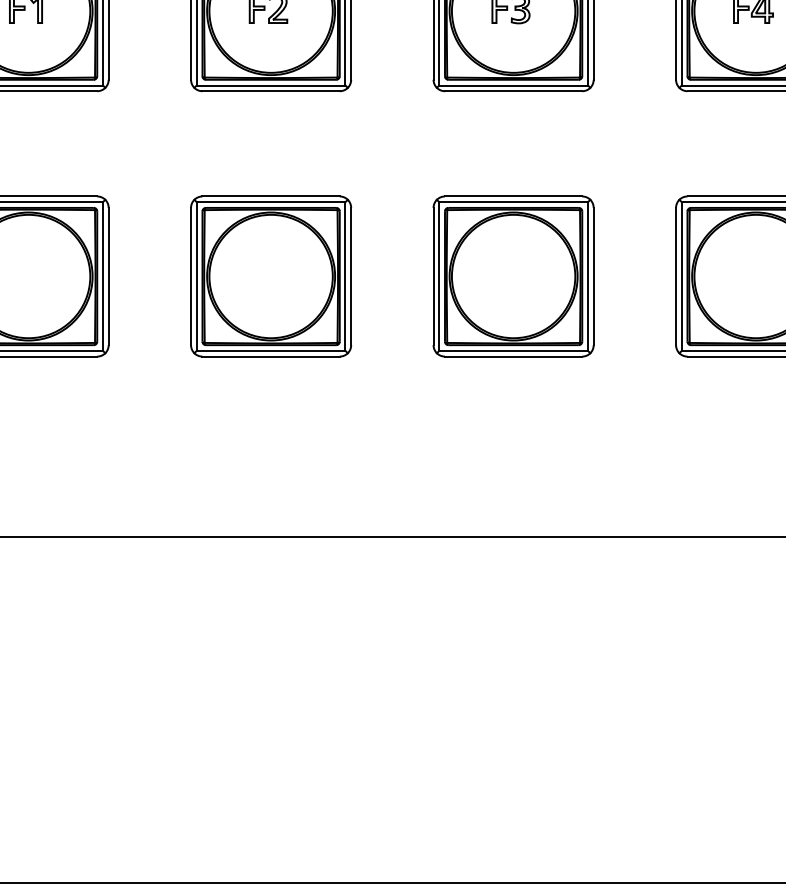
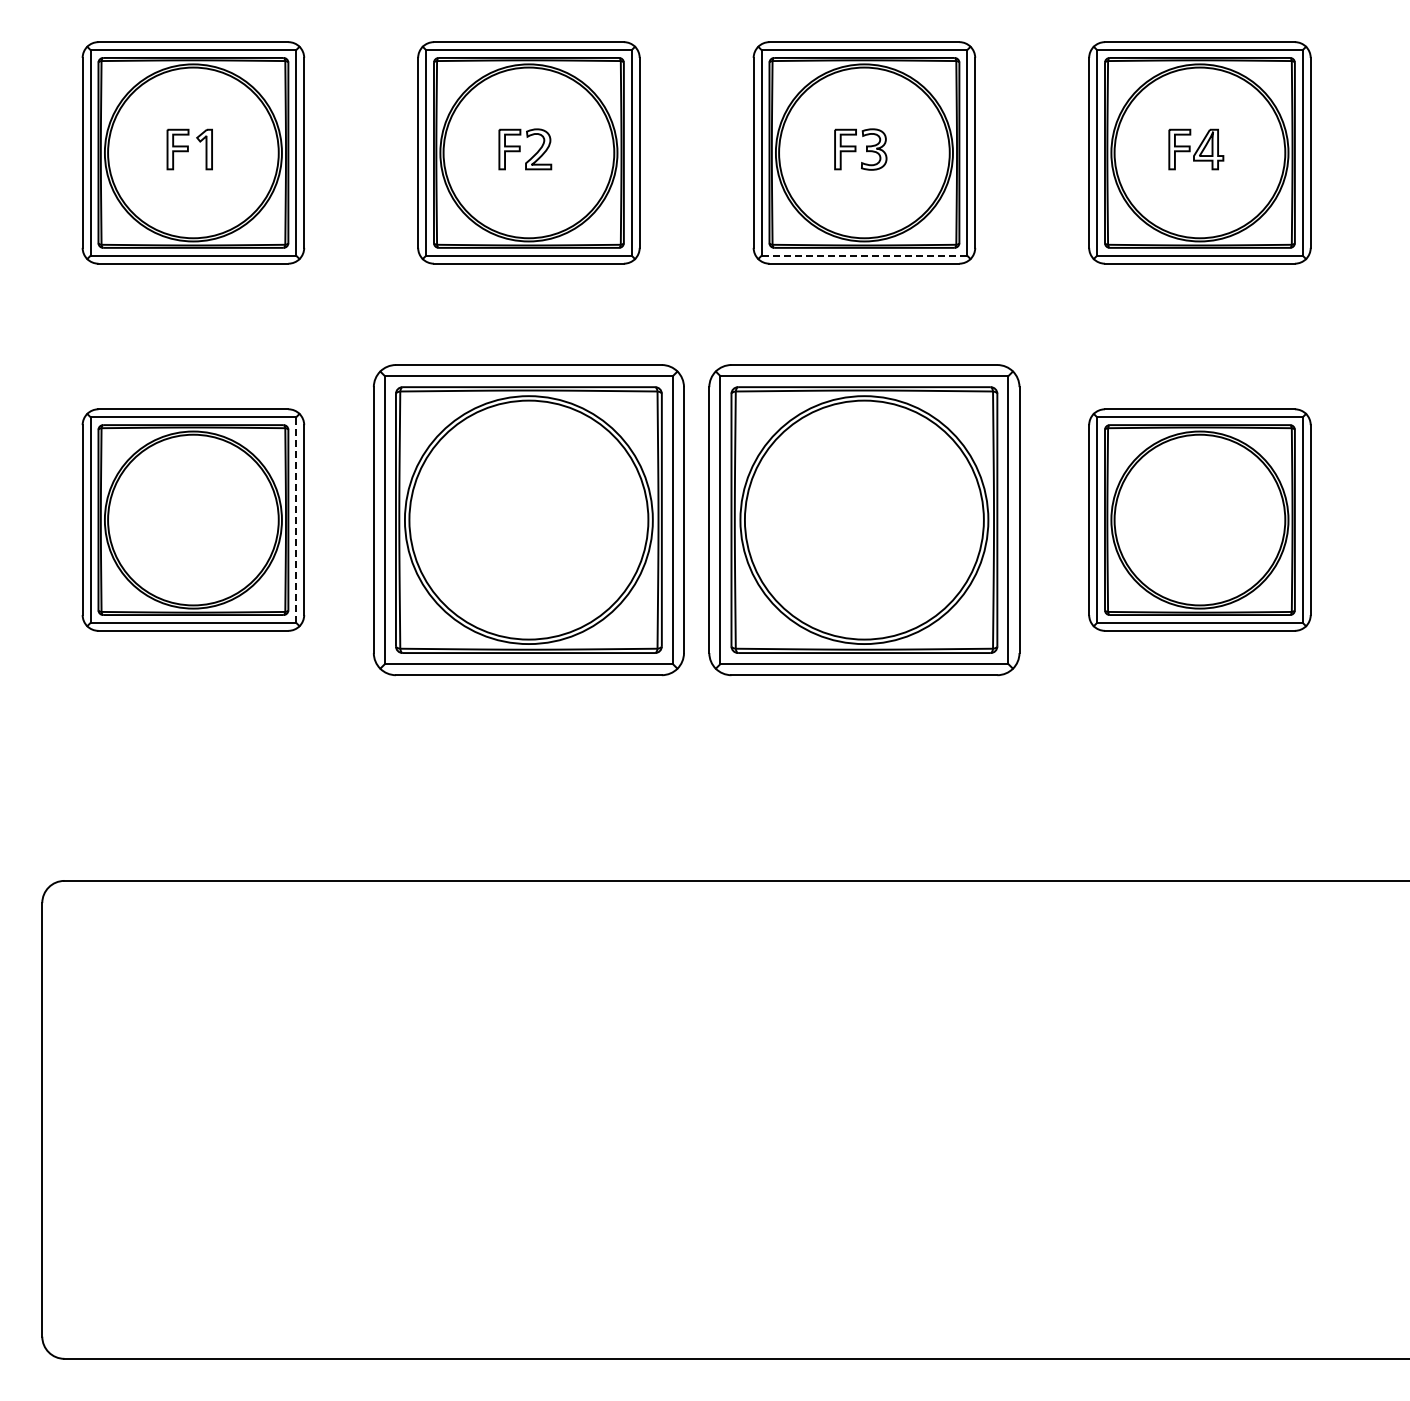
line: (513, 85) -> (864, 255), solid -> dashed
line: (103, 276) -> (296, 520), solid -> dashed
part: (270, 276) -> (528, 519), size x1.4
part: (513, 276) -> (864, 519), size x1.4

